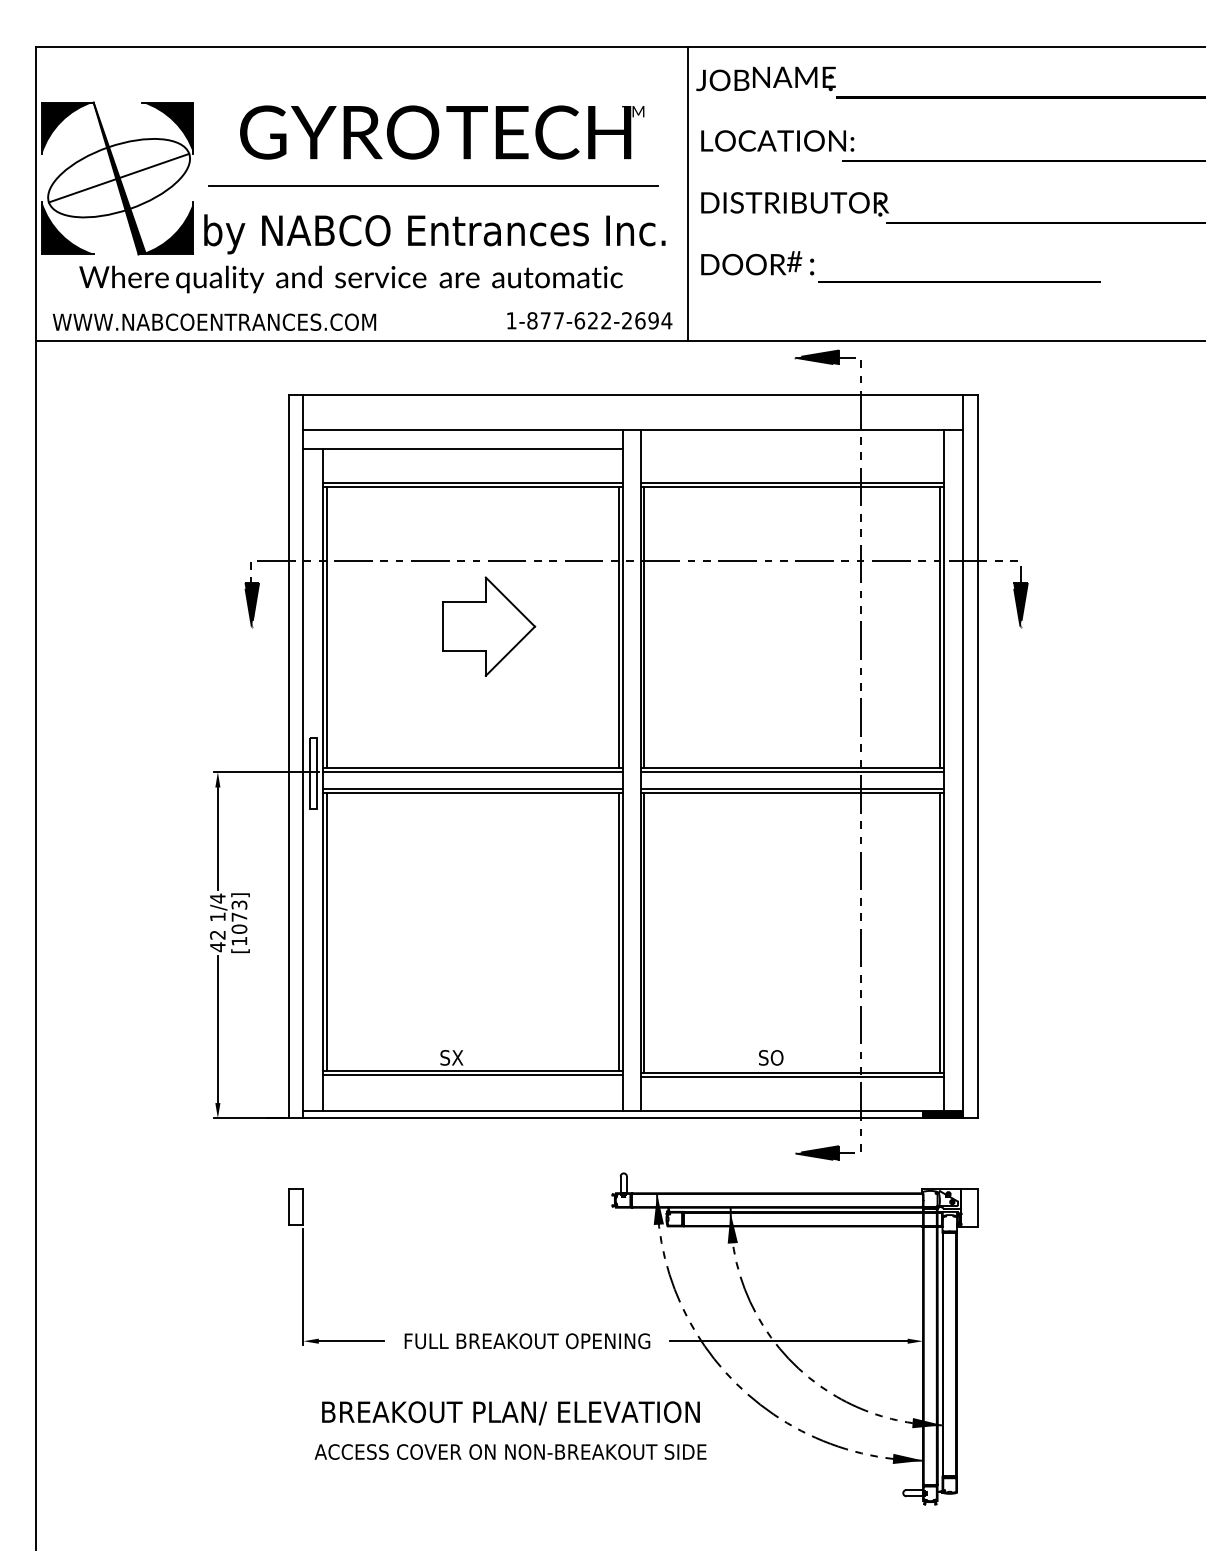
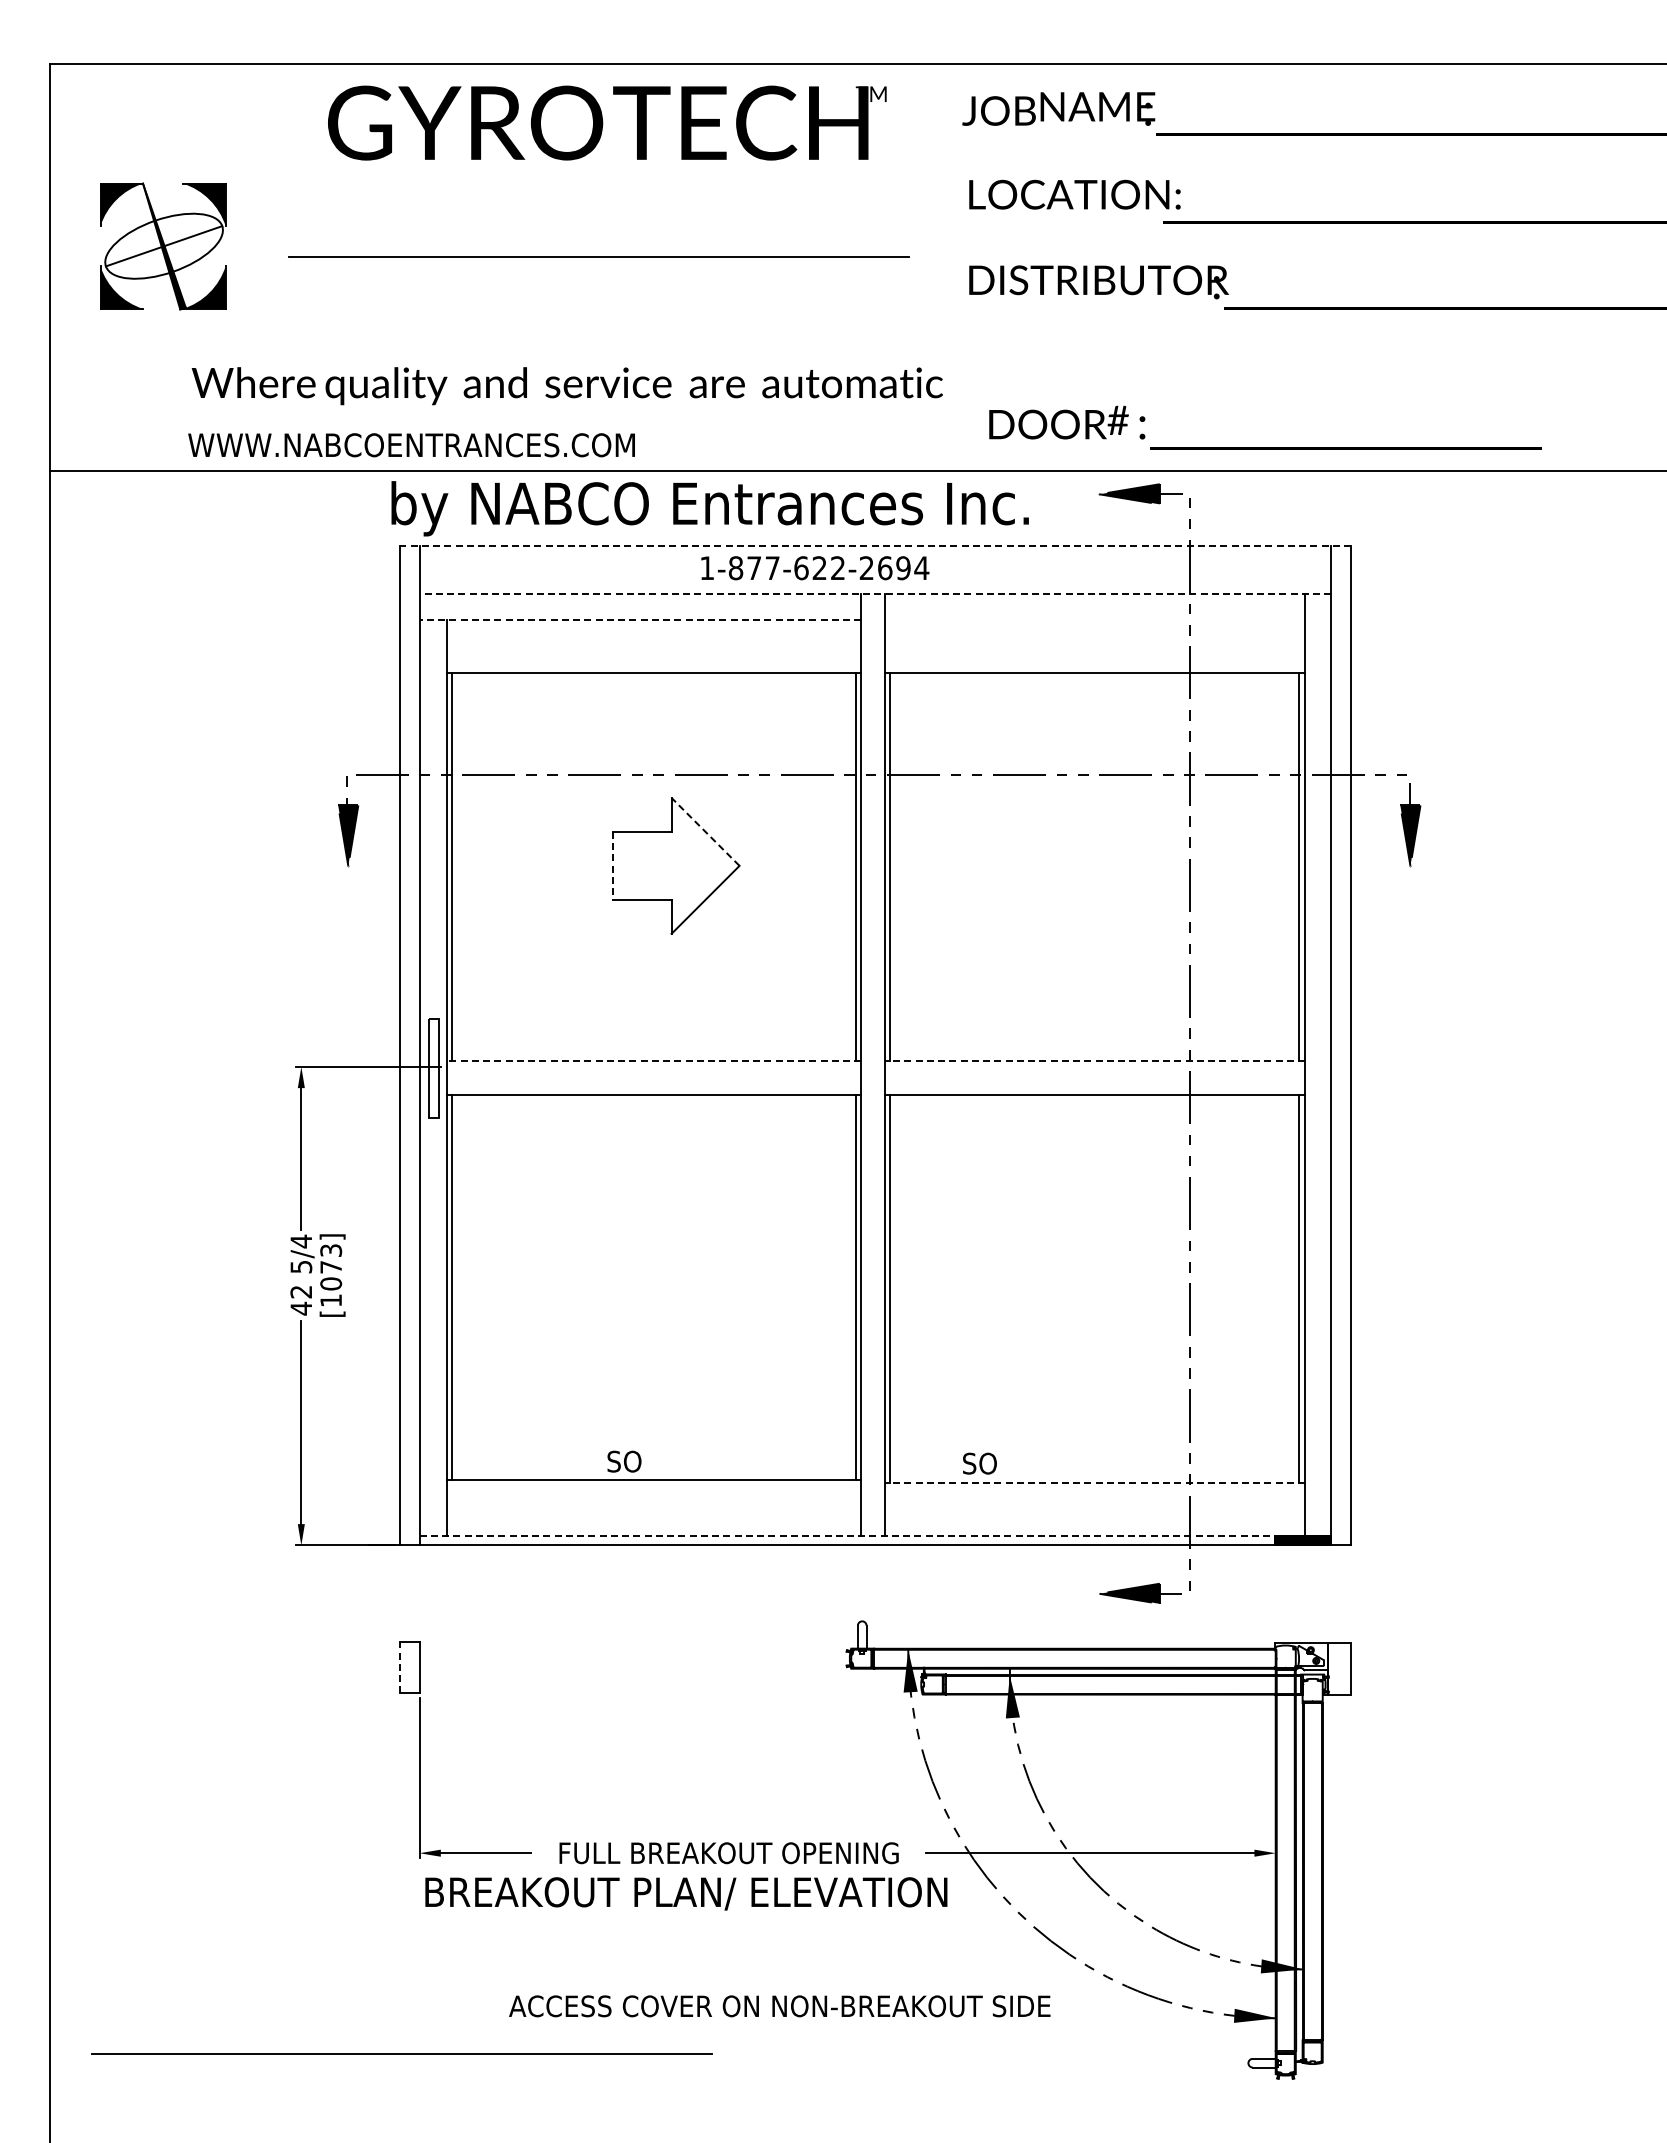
text: (442, 132) -> (607, 122), moved
part: (117, 178) -> (162, 246), size x0.6
line: (688, 193) -> (951, 267), removed
text: (434, 234) -> (709, 508), moved
text: (901, 266) -> (1265, 427), moved
text: (350, 279) -> (566, 386), moved
text: (589, 321) -> (815, 568), moved
text: (214, 322) -> (411, 445), moved
line: (633, 395) -> (875, 546), solid -> dashed
line: (633, 430) -> (875, 594), solid -> dashed
line: (463, 448) -> (640, 619), solid -> dashed
line: (472, 483) -> (653, 667), removed
line: (792, 483) -> (1095, 667), removed
line: (510, 601) -> (705, 831), solid -> dashed
line: (443, 626) -> (612, 865), solid -> dashed
line: (472, 768) -> (653, 1061), solid -> dashed
line: (792, 768) -> (1095, 1061), solid -> dashed
line: (472, 771) -> (653, 1066), removed
line: (792, 771) -> (1095, 1066), removed
line: (472, 788) -> (653, 1089), removed
line: (792, 788) -> (1095, 1089), removed
text: (217, 917) -> (301, 1267), 1/4 -> 5/4
text: (451, 1057) -> (624, 1461), SX -> SO
text: (770, 1057) -> (979, 1463), moved
line: (792, 1073) -> (1095, 1483), solid -> dashed
line: (472, 1075) -> (653, 1485), removed
line: (792, 1077) -> (1095, 1488), removed
line: (613, 1111) -> (847, 1535), solid -> dashed
line: (288, 1206) -> (399, 1667), solid -> dashed
text: (511, 1413) -> (686, 1893), moved
text: (510, 1452) -> (779, 2006), moved
line: (290, 1486) -> (401, 2053), added

